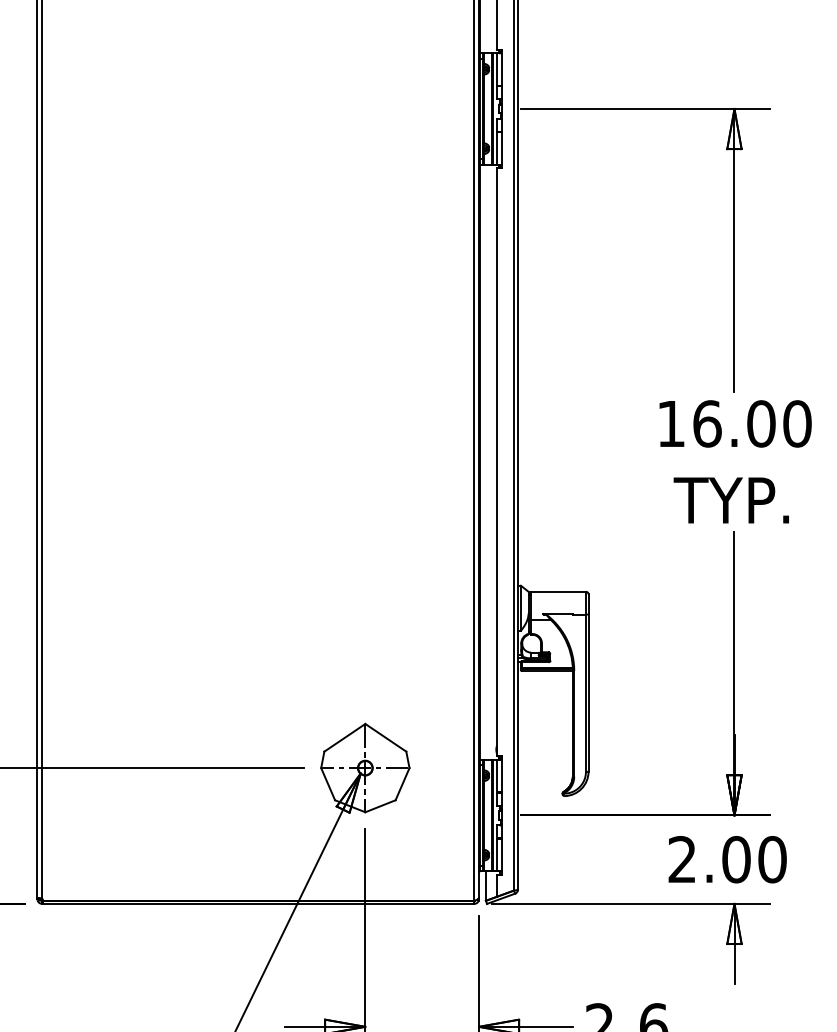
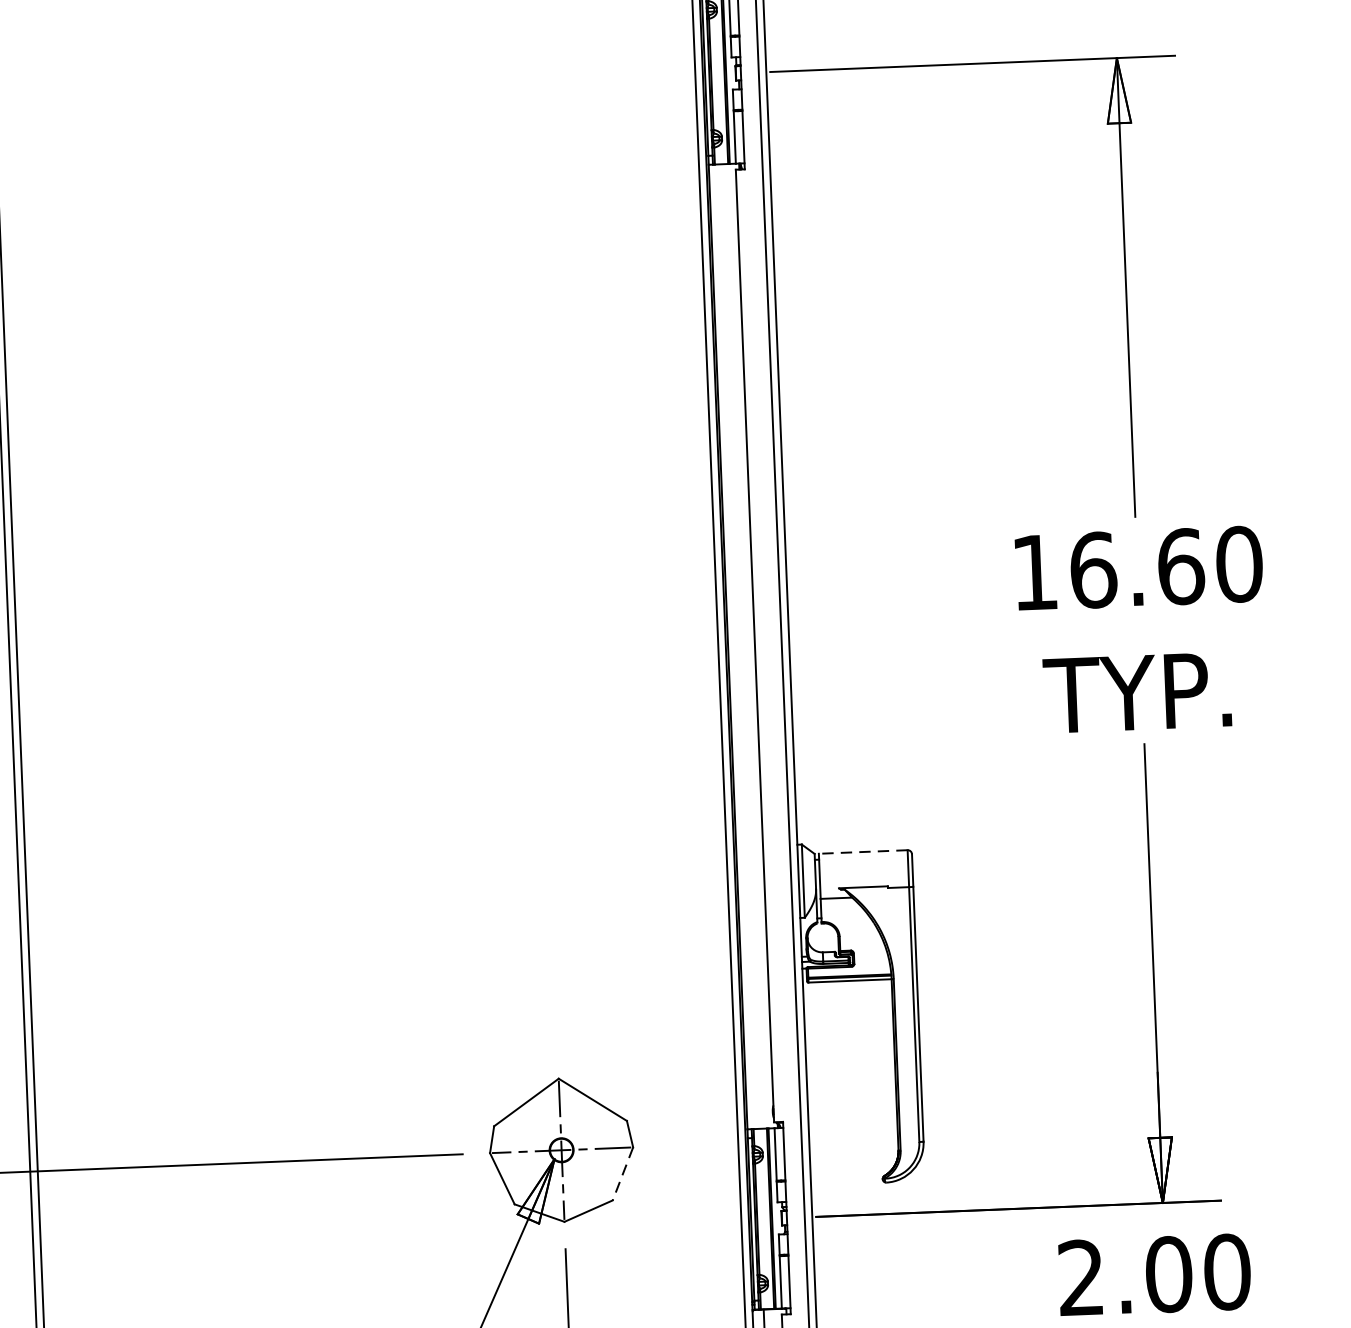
text: (761, 423) -> (1181, 566), 16.00 -> 16.60
line: (558, 591) -> (863, 851), solid -> dashed
line: (402, 784) -> (622, 1174), solid -> dashed

